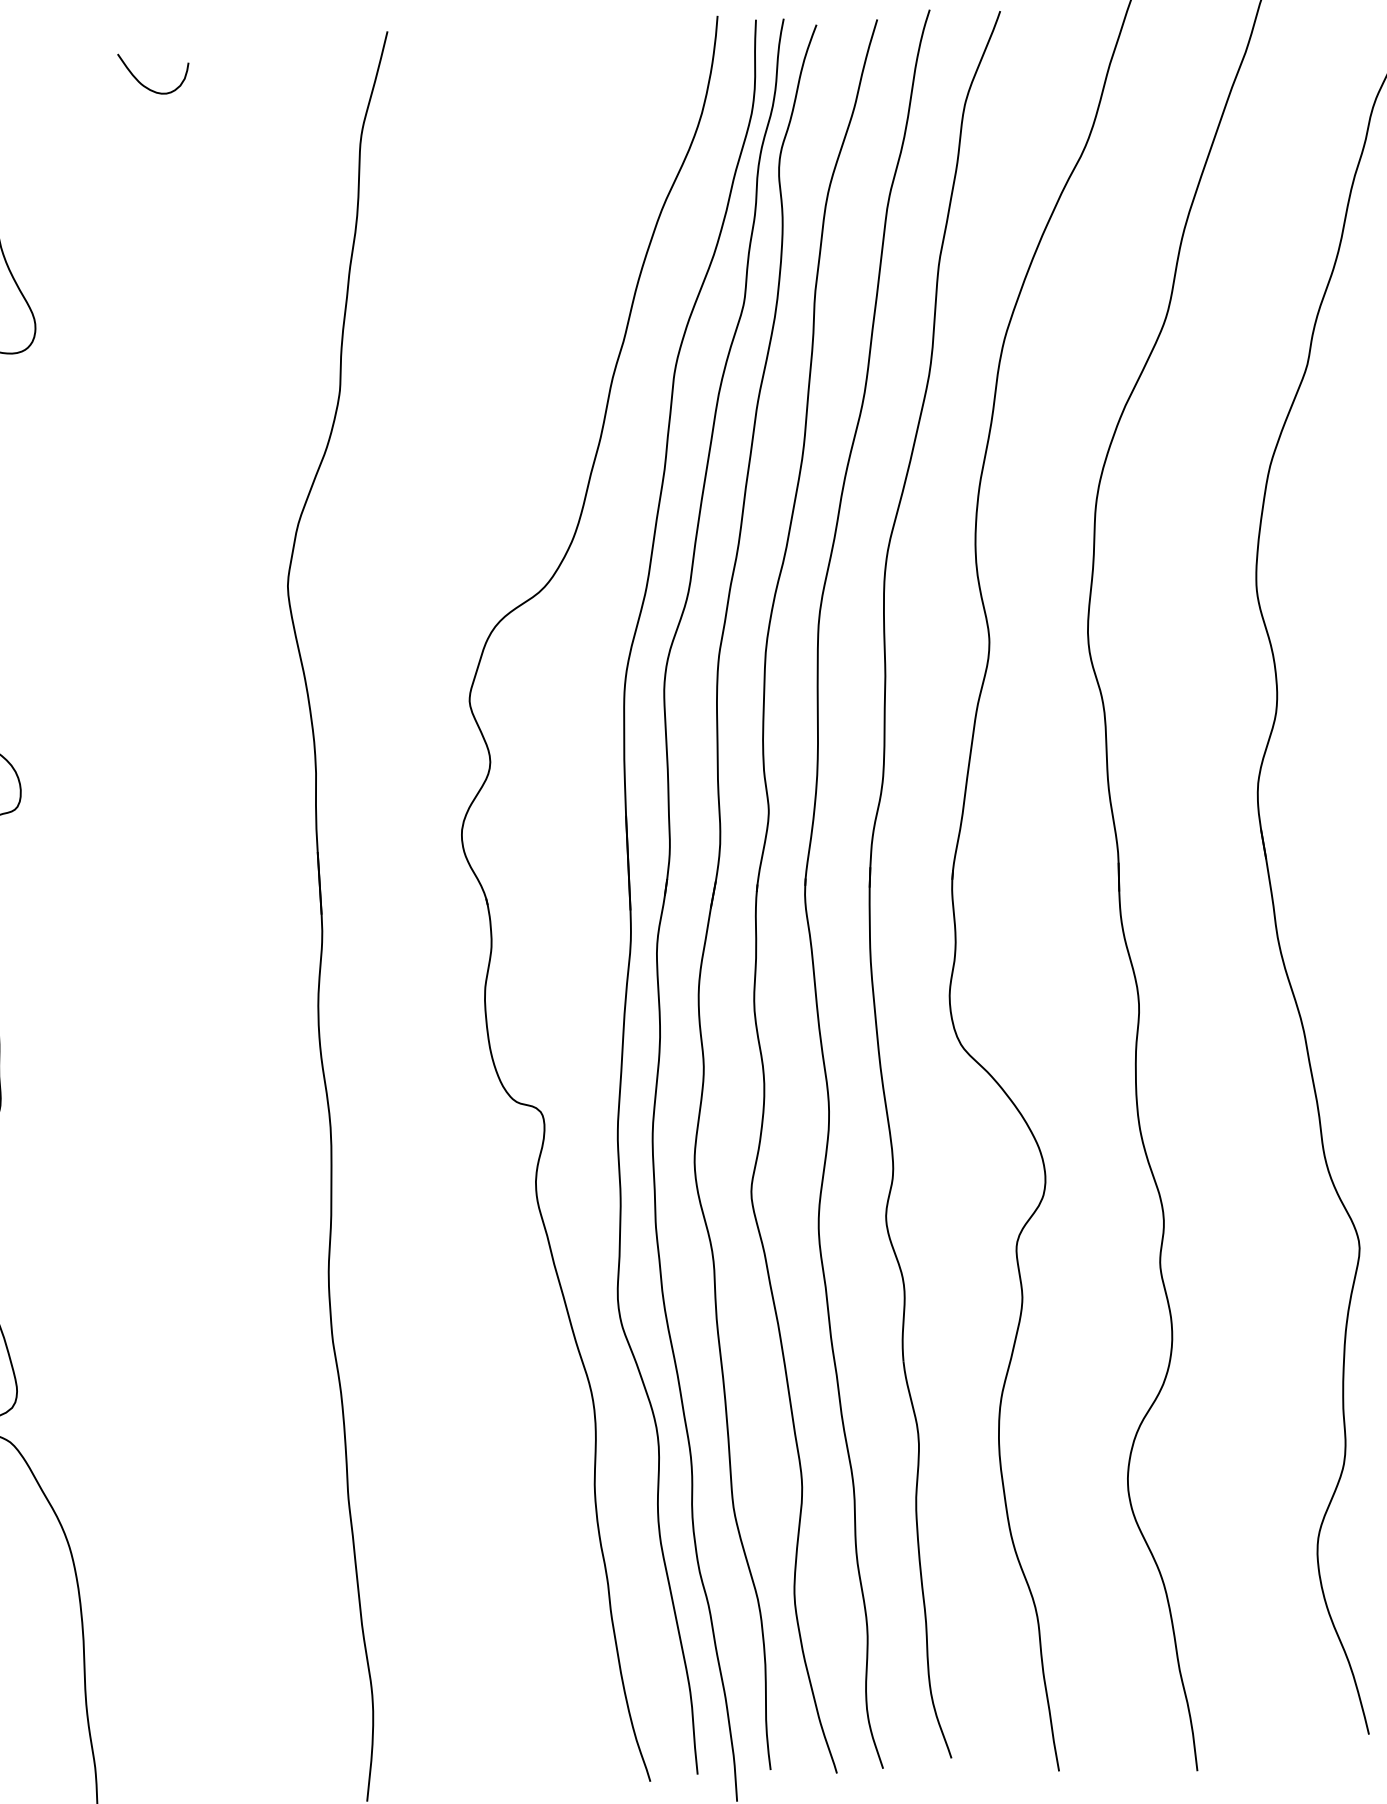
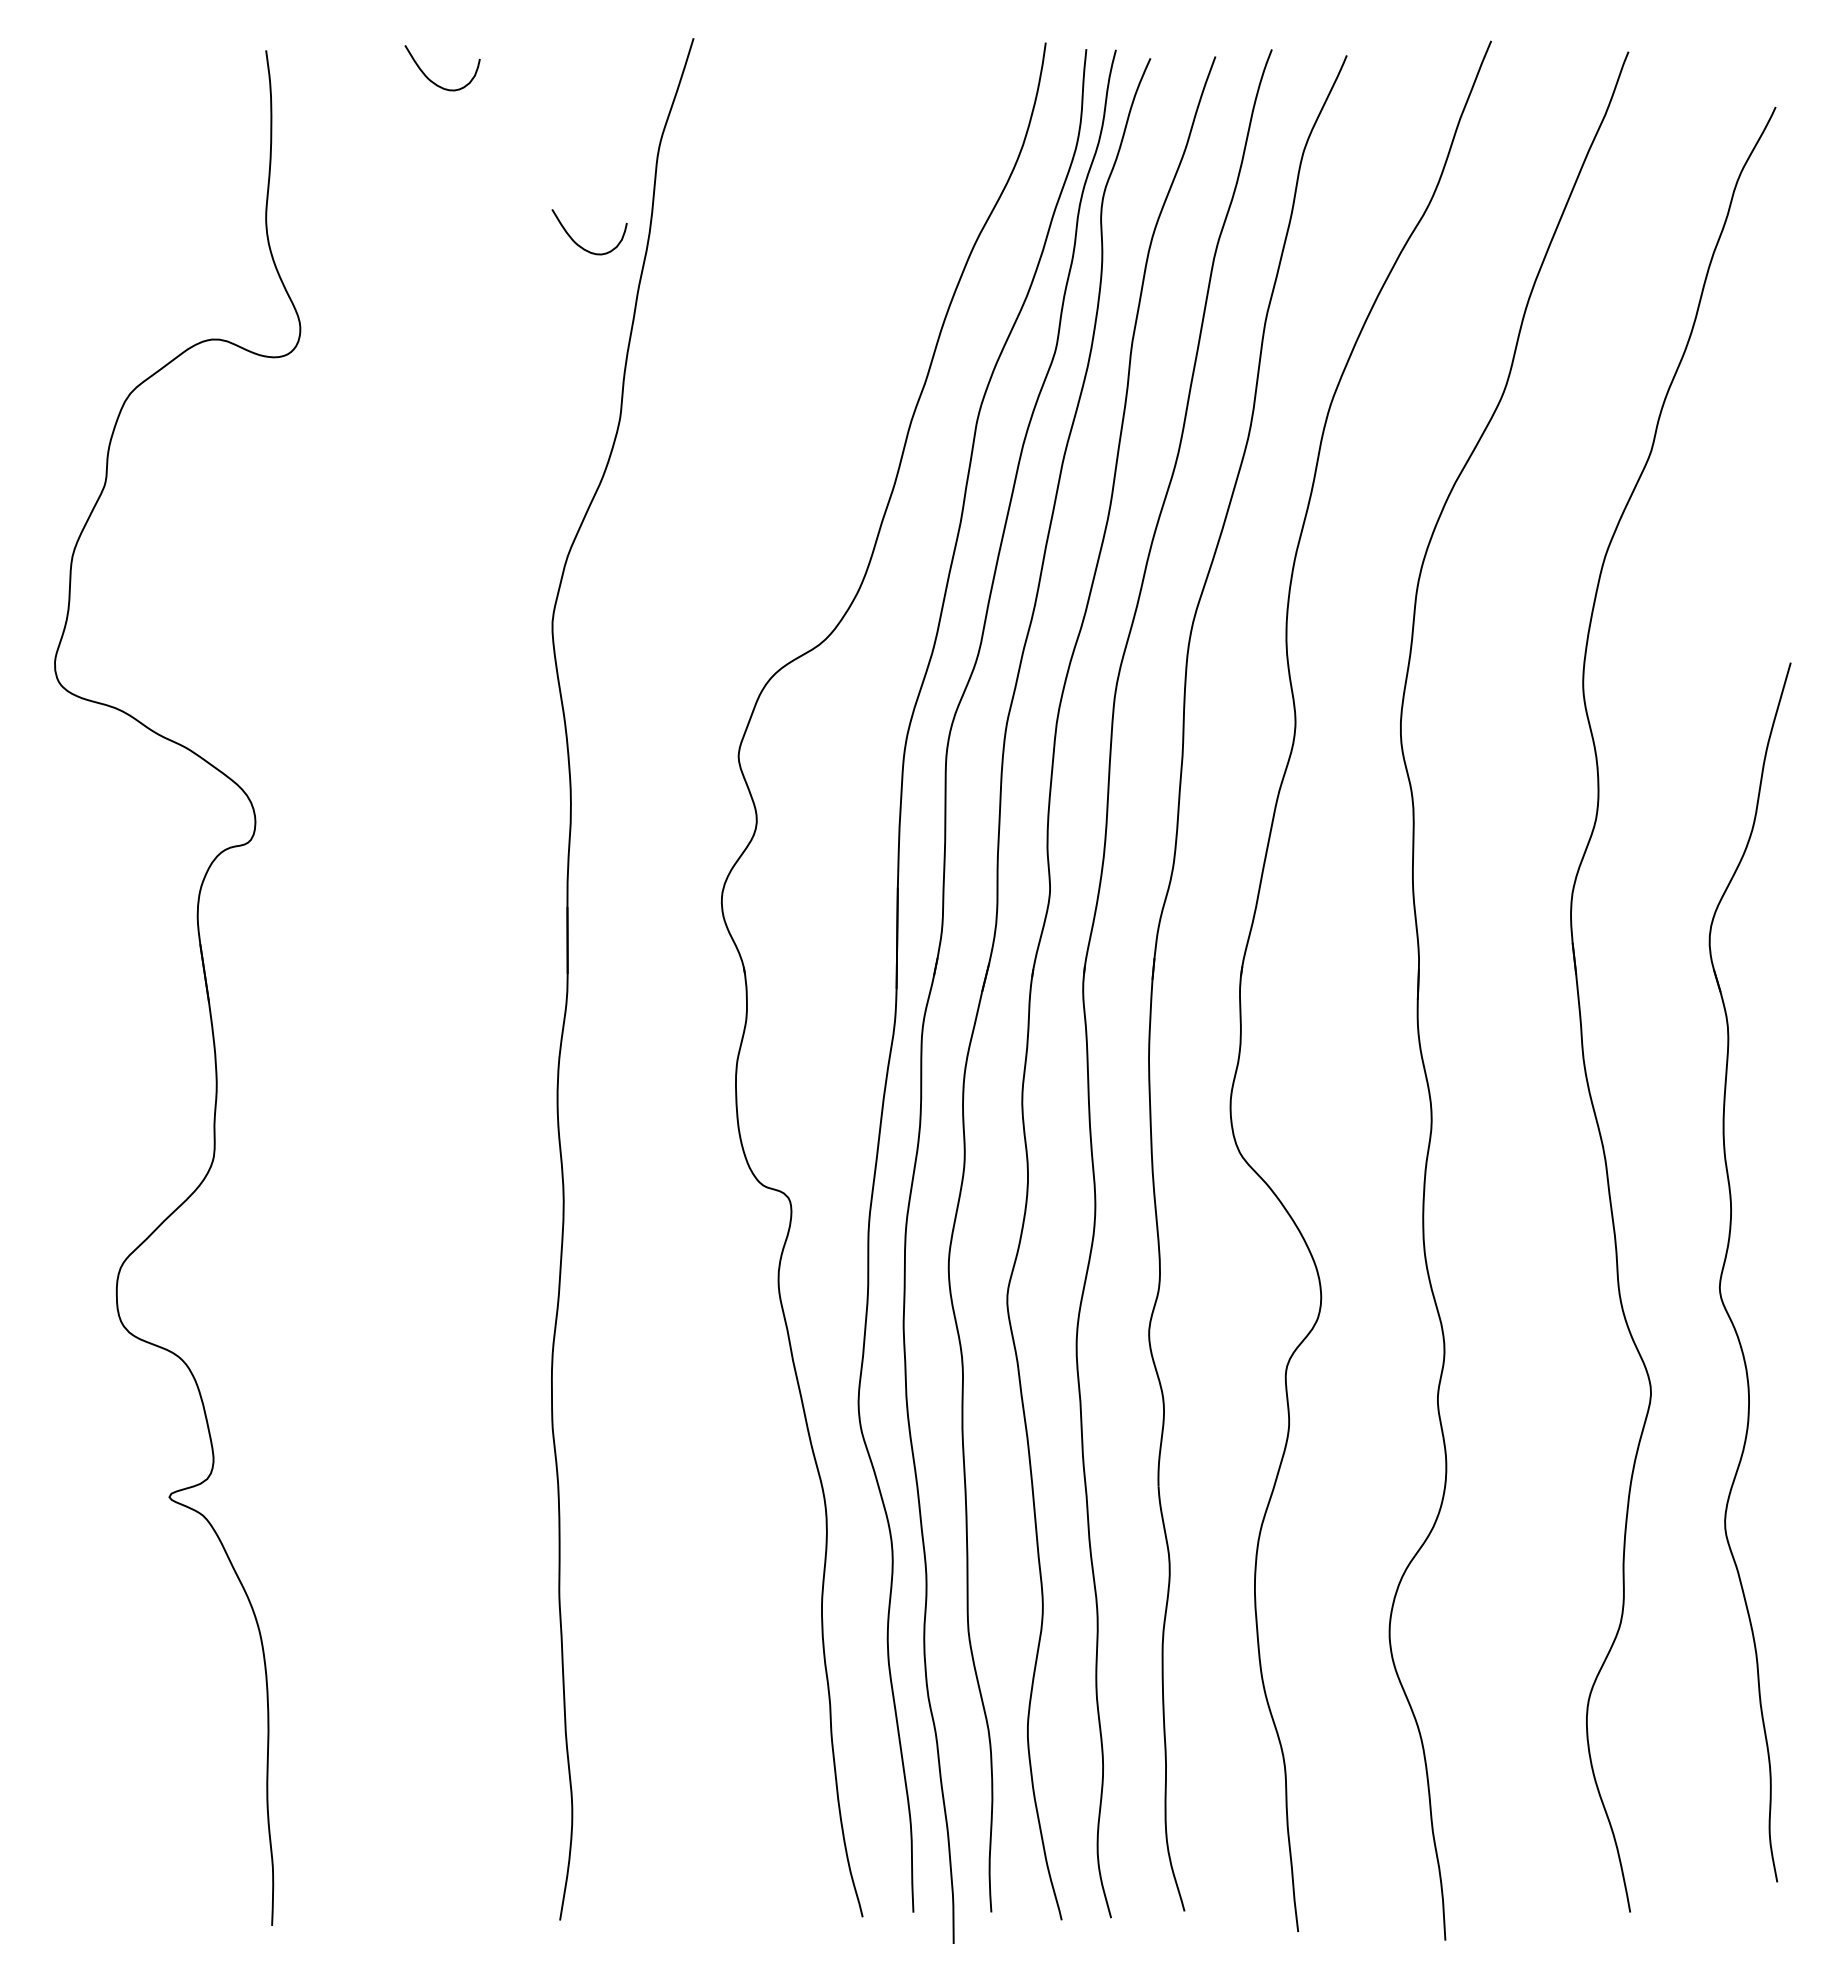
curve: (293, 231) -> (580, 245), added

